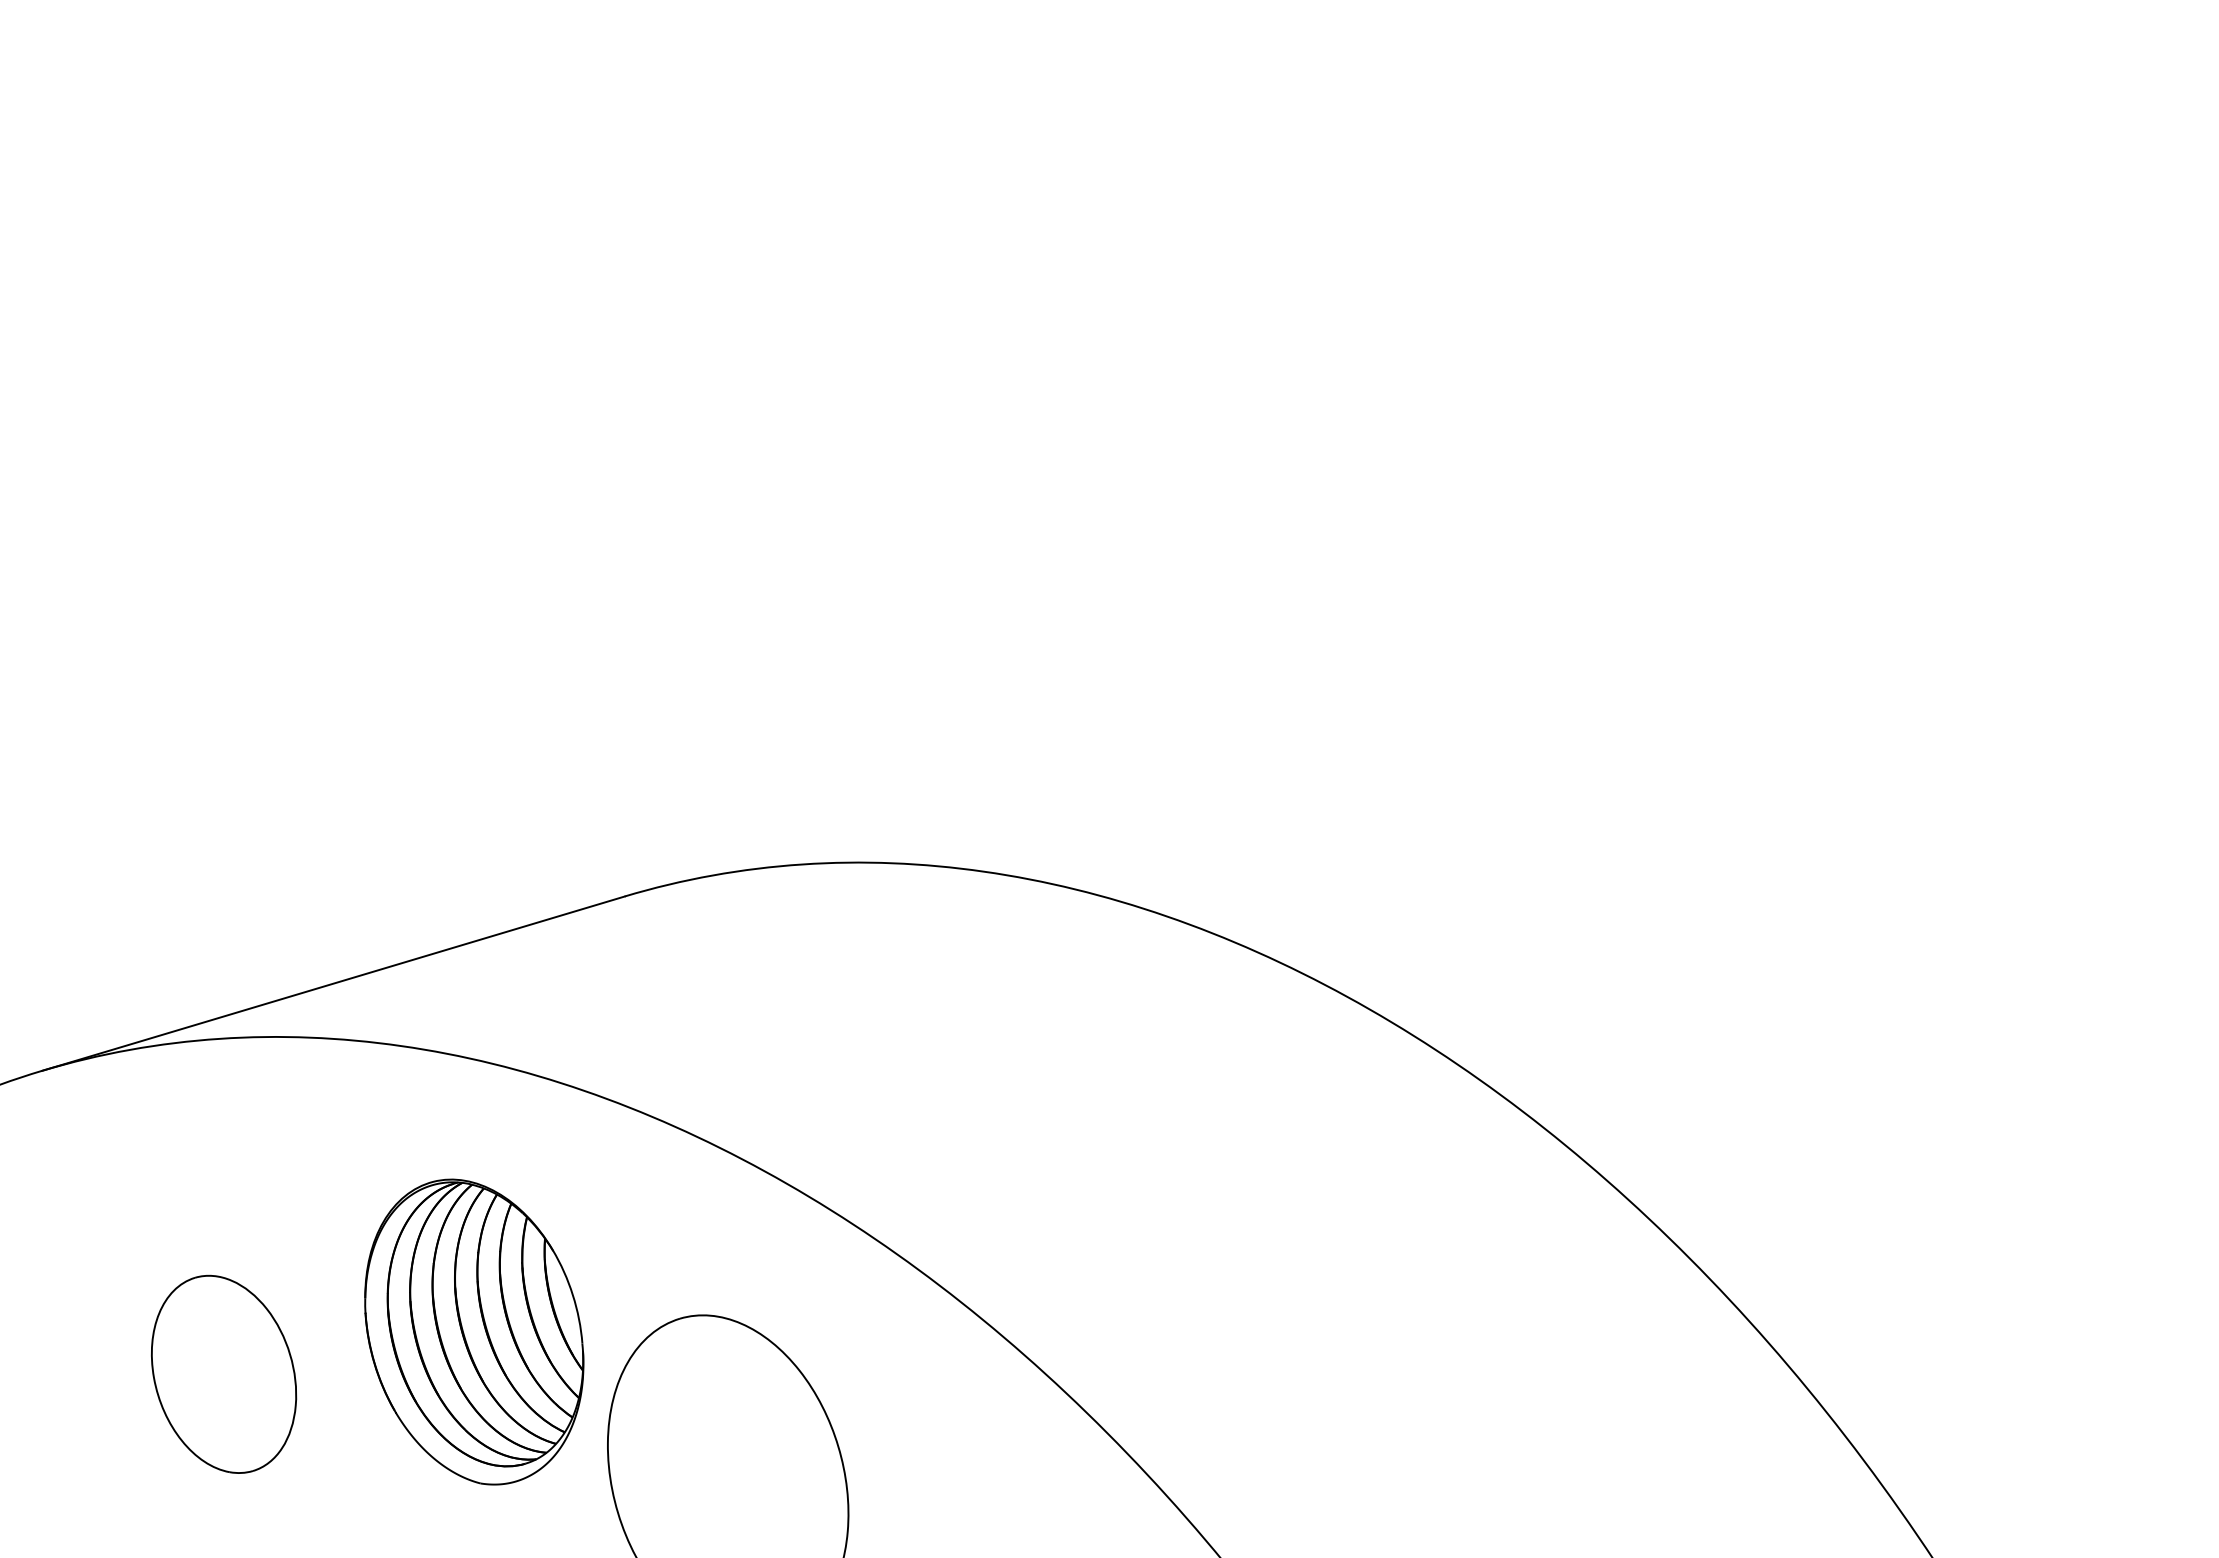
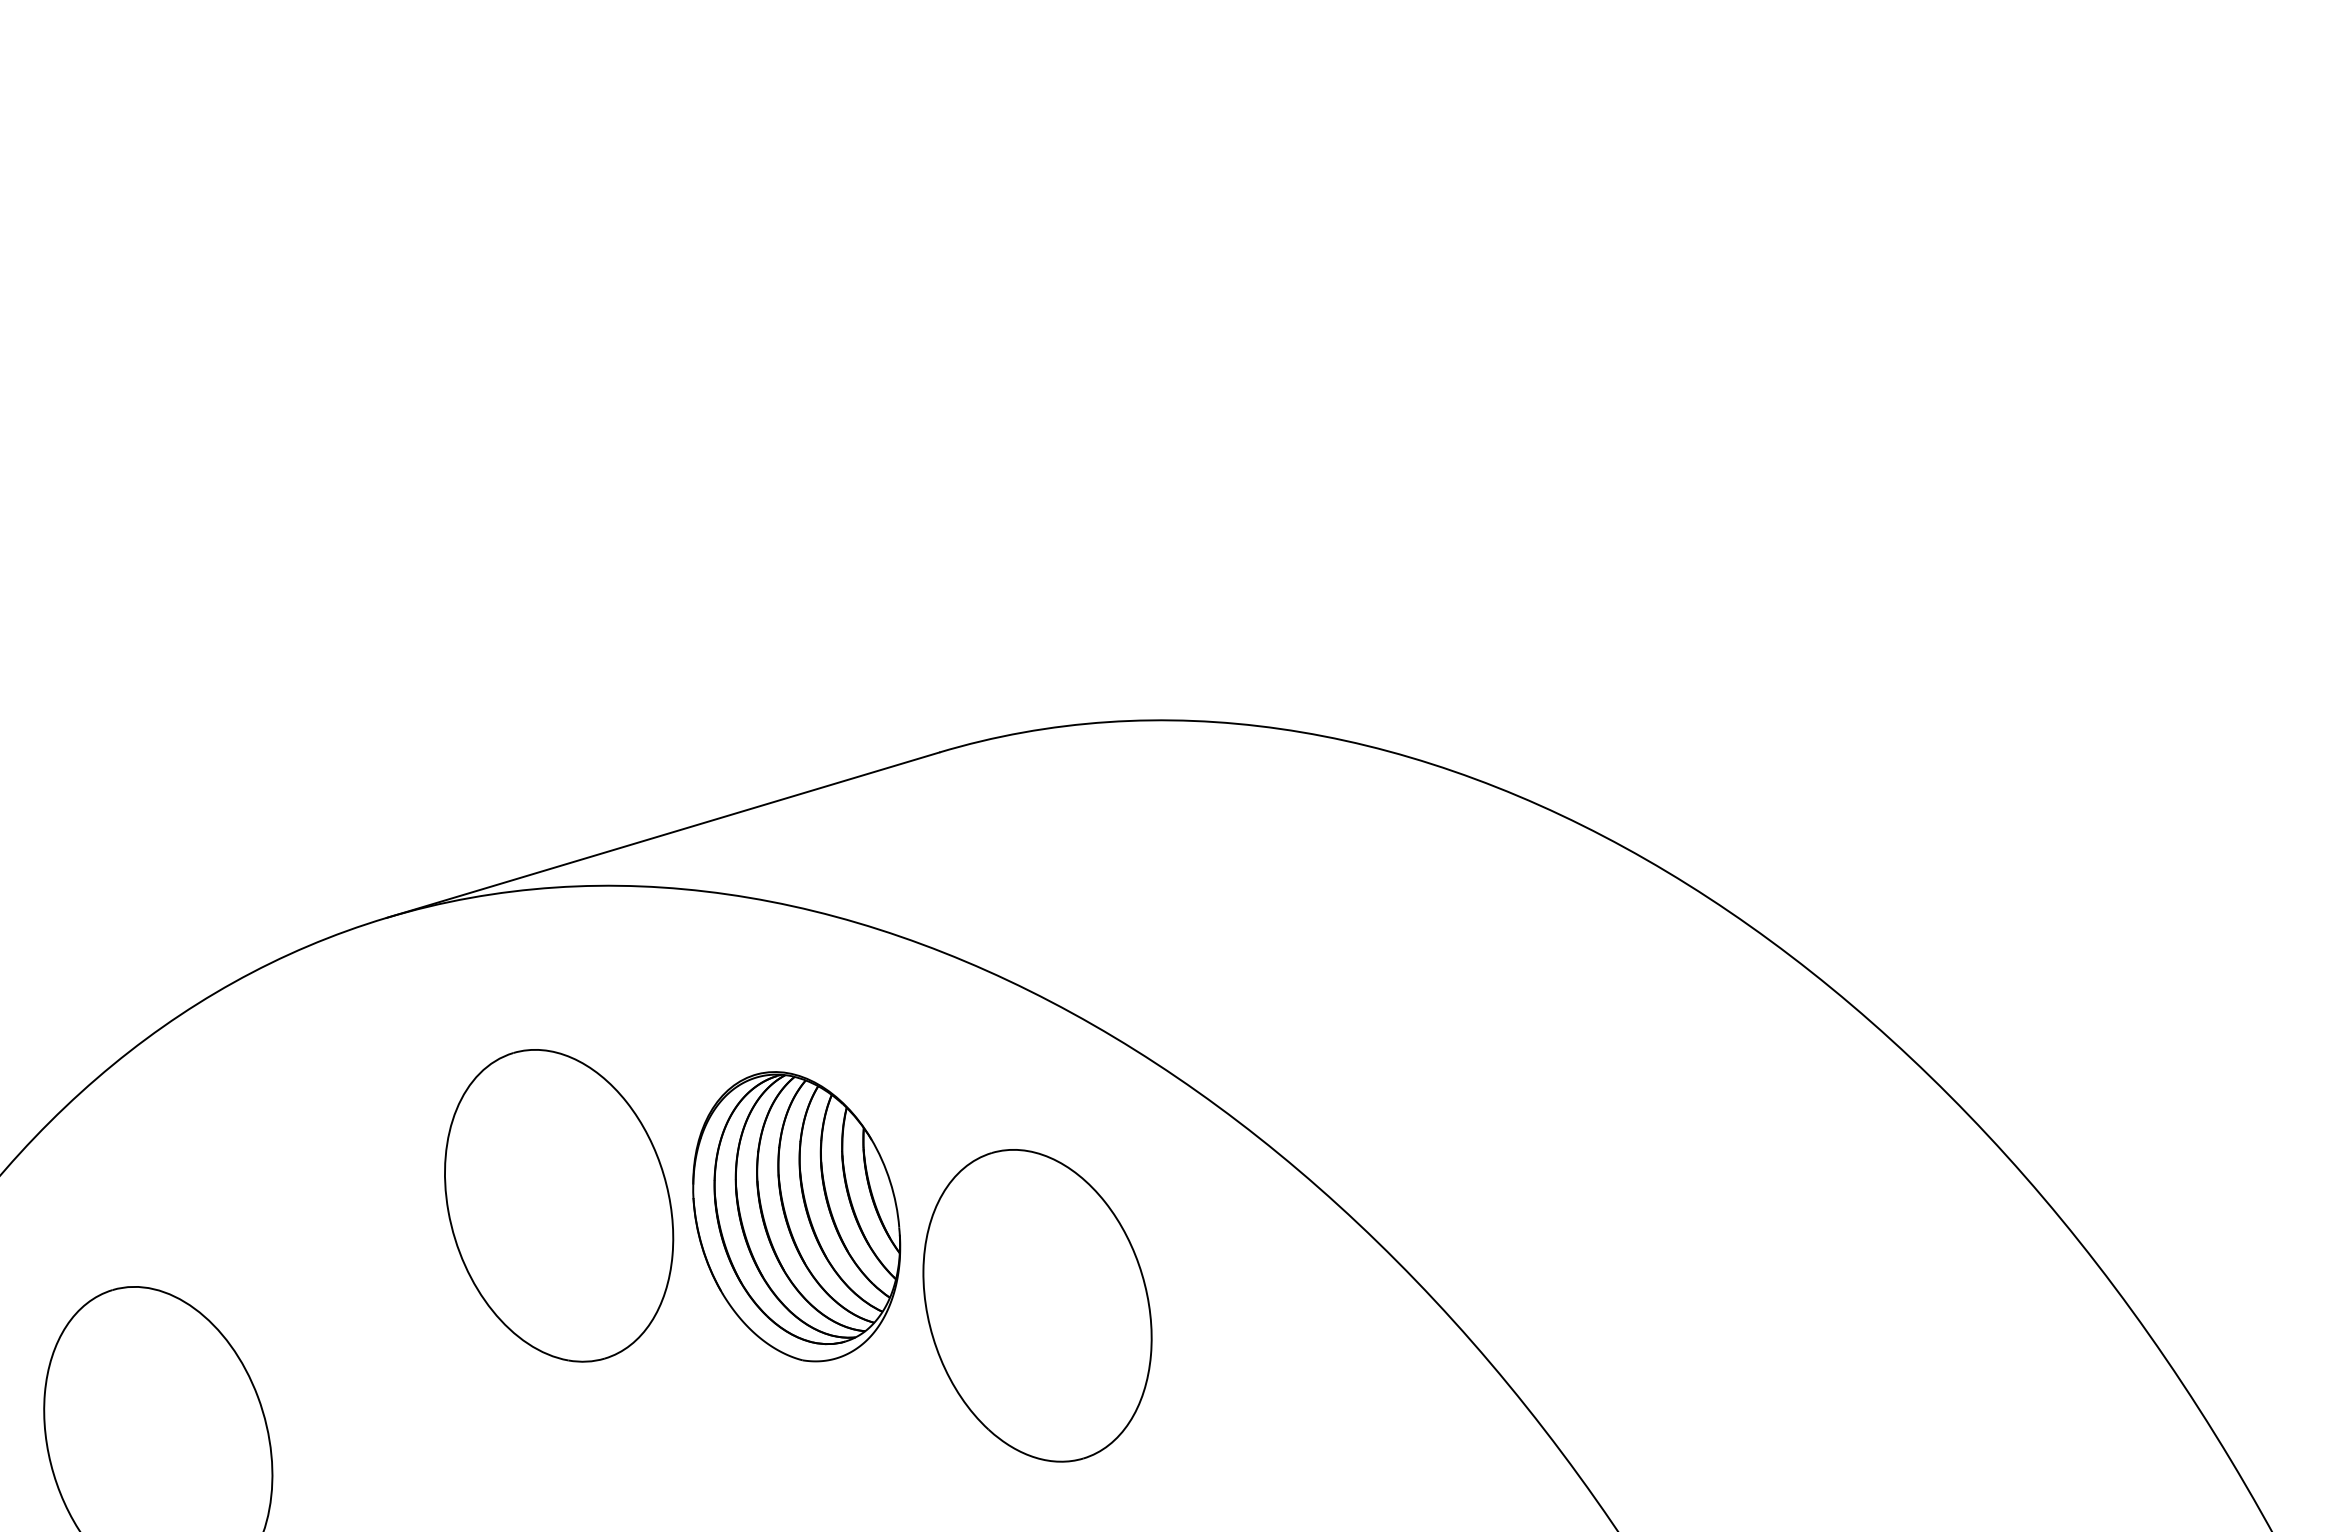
part: (474, 1331) -> (796, 1216), moved
part: (224, 1374) -> (559, 1205), size x1.67

